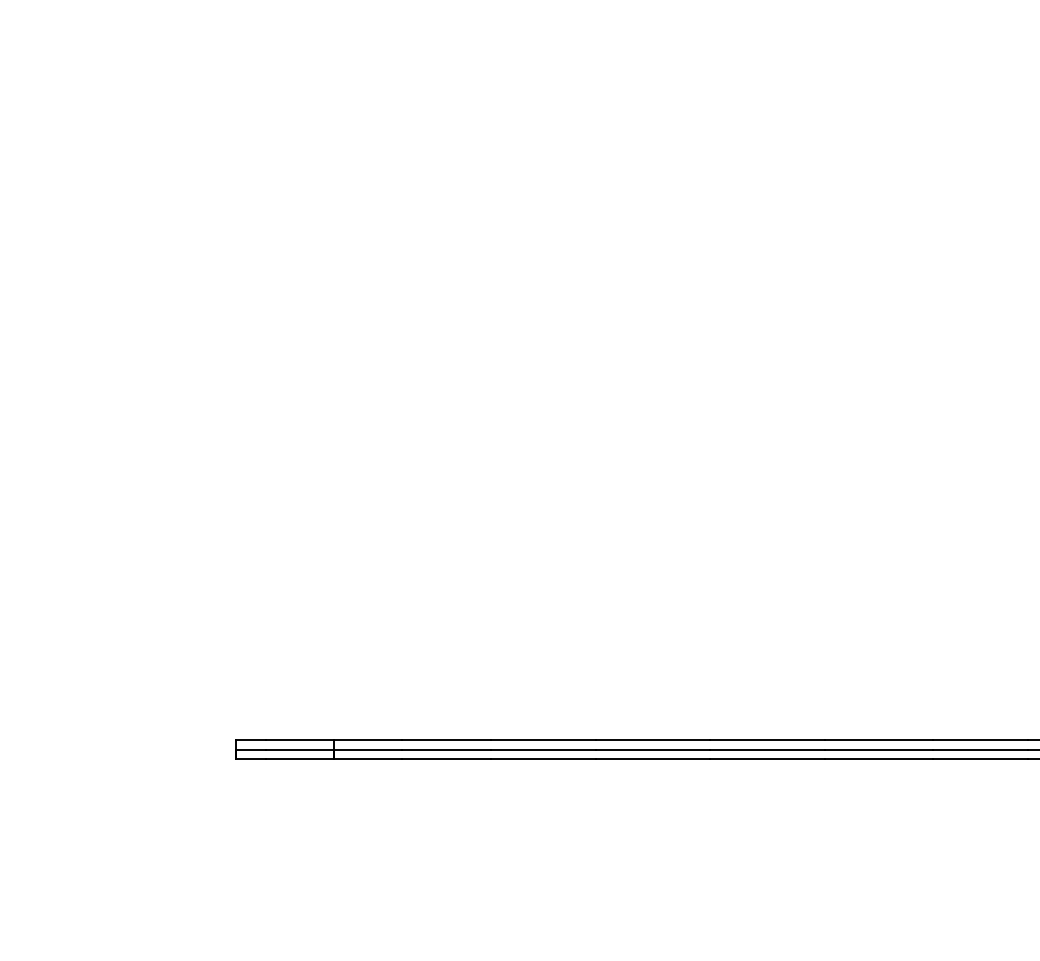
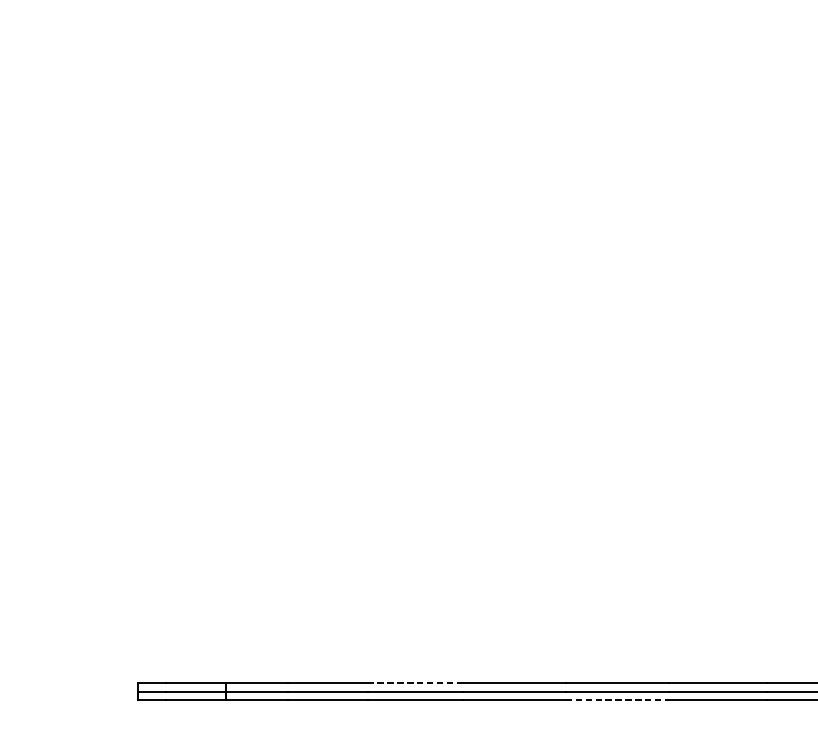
line: (543, 740) -> (415, 683), solid -> dashed
line: (767, 759) -> (617, 700), solid -> dashed

